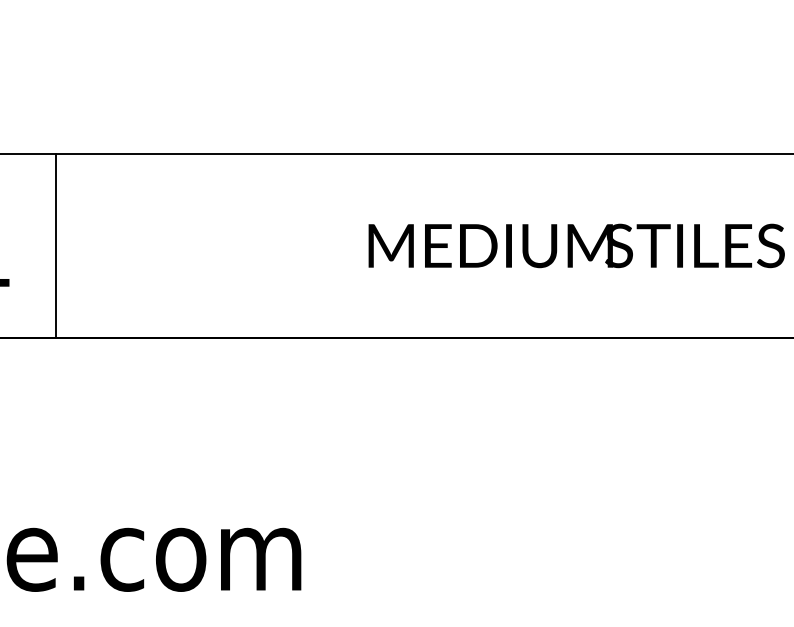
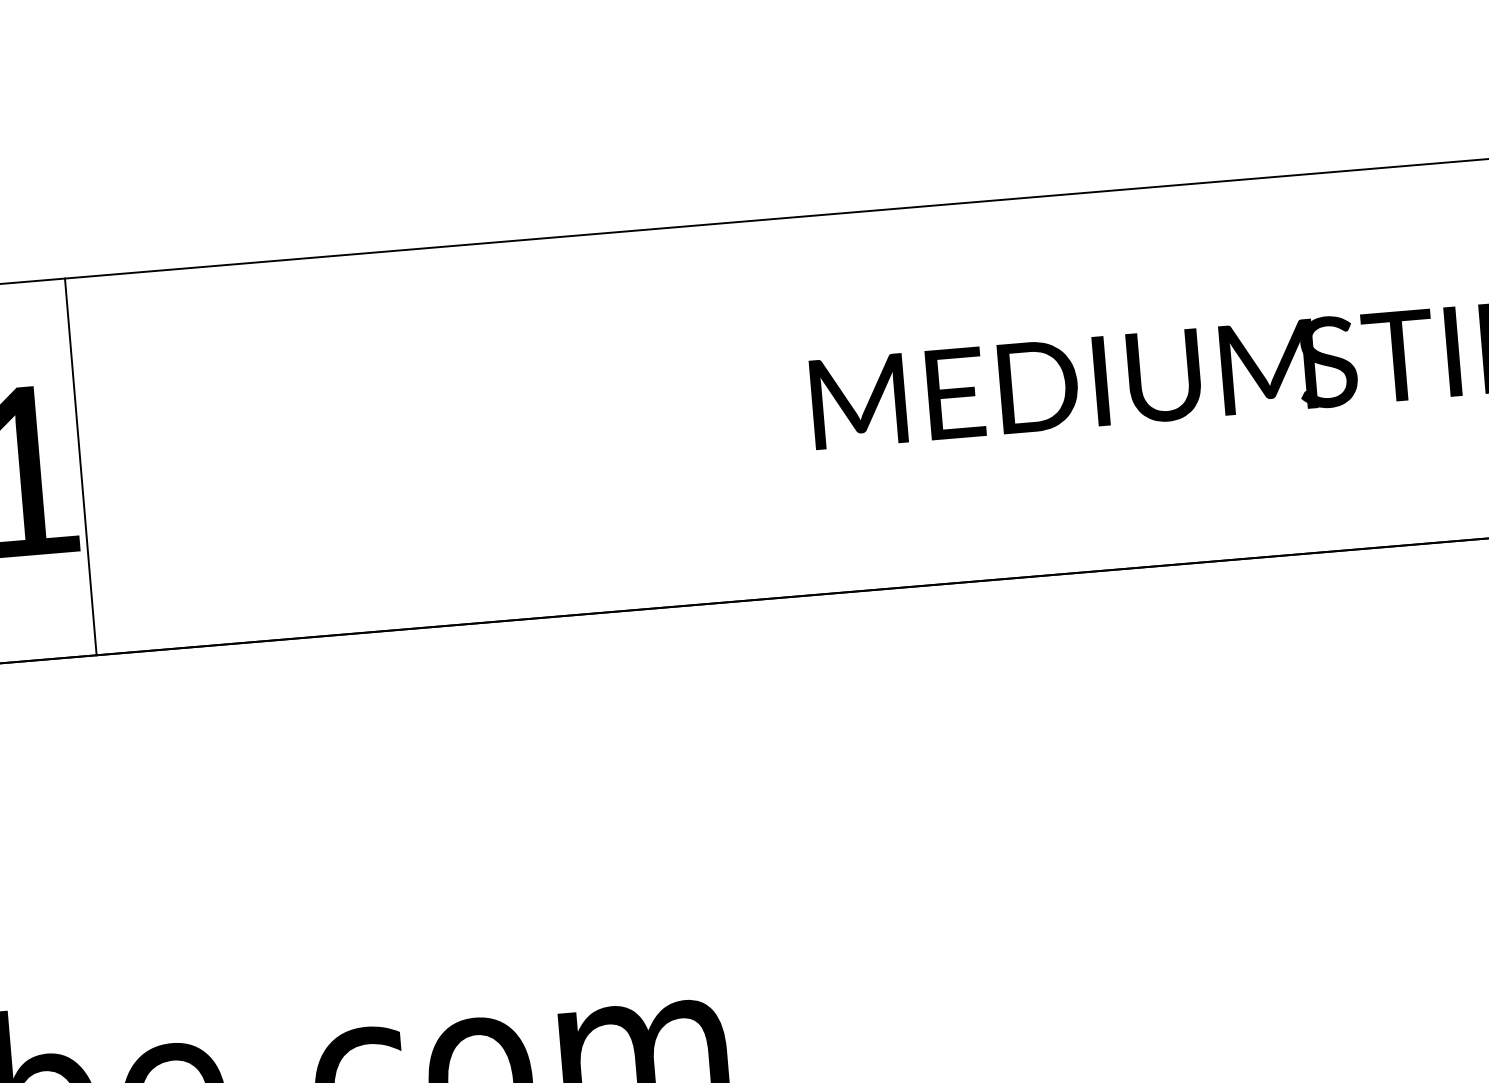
line: (55, 245) -> (79, 466), moved

